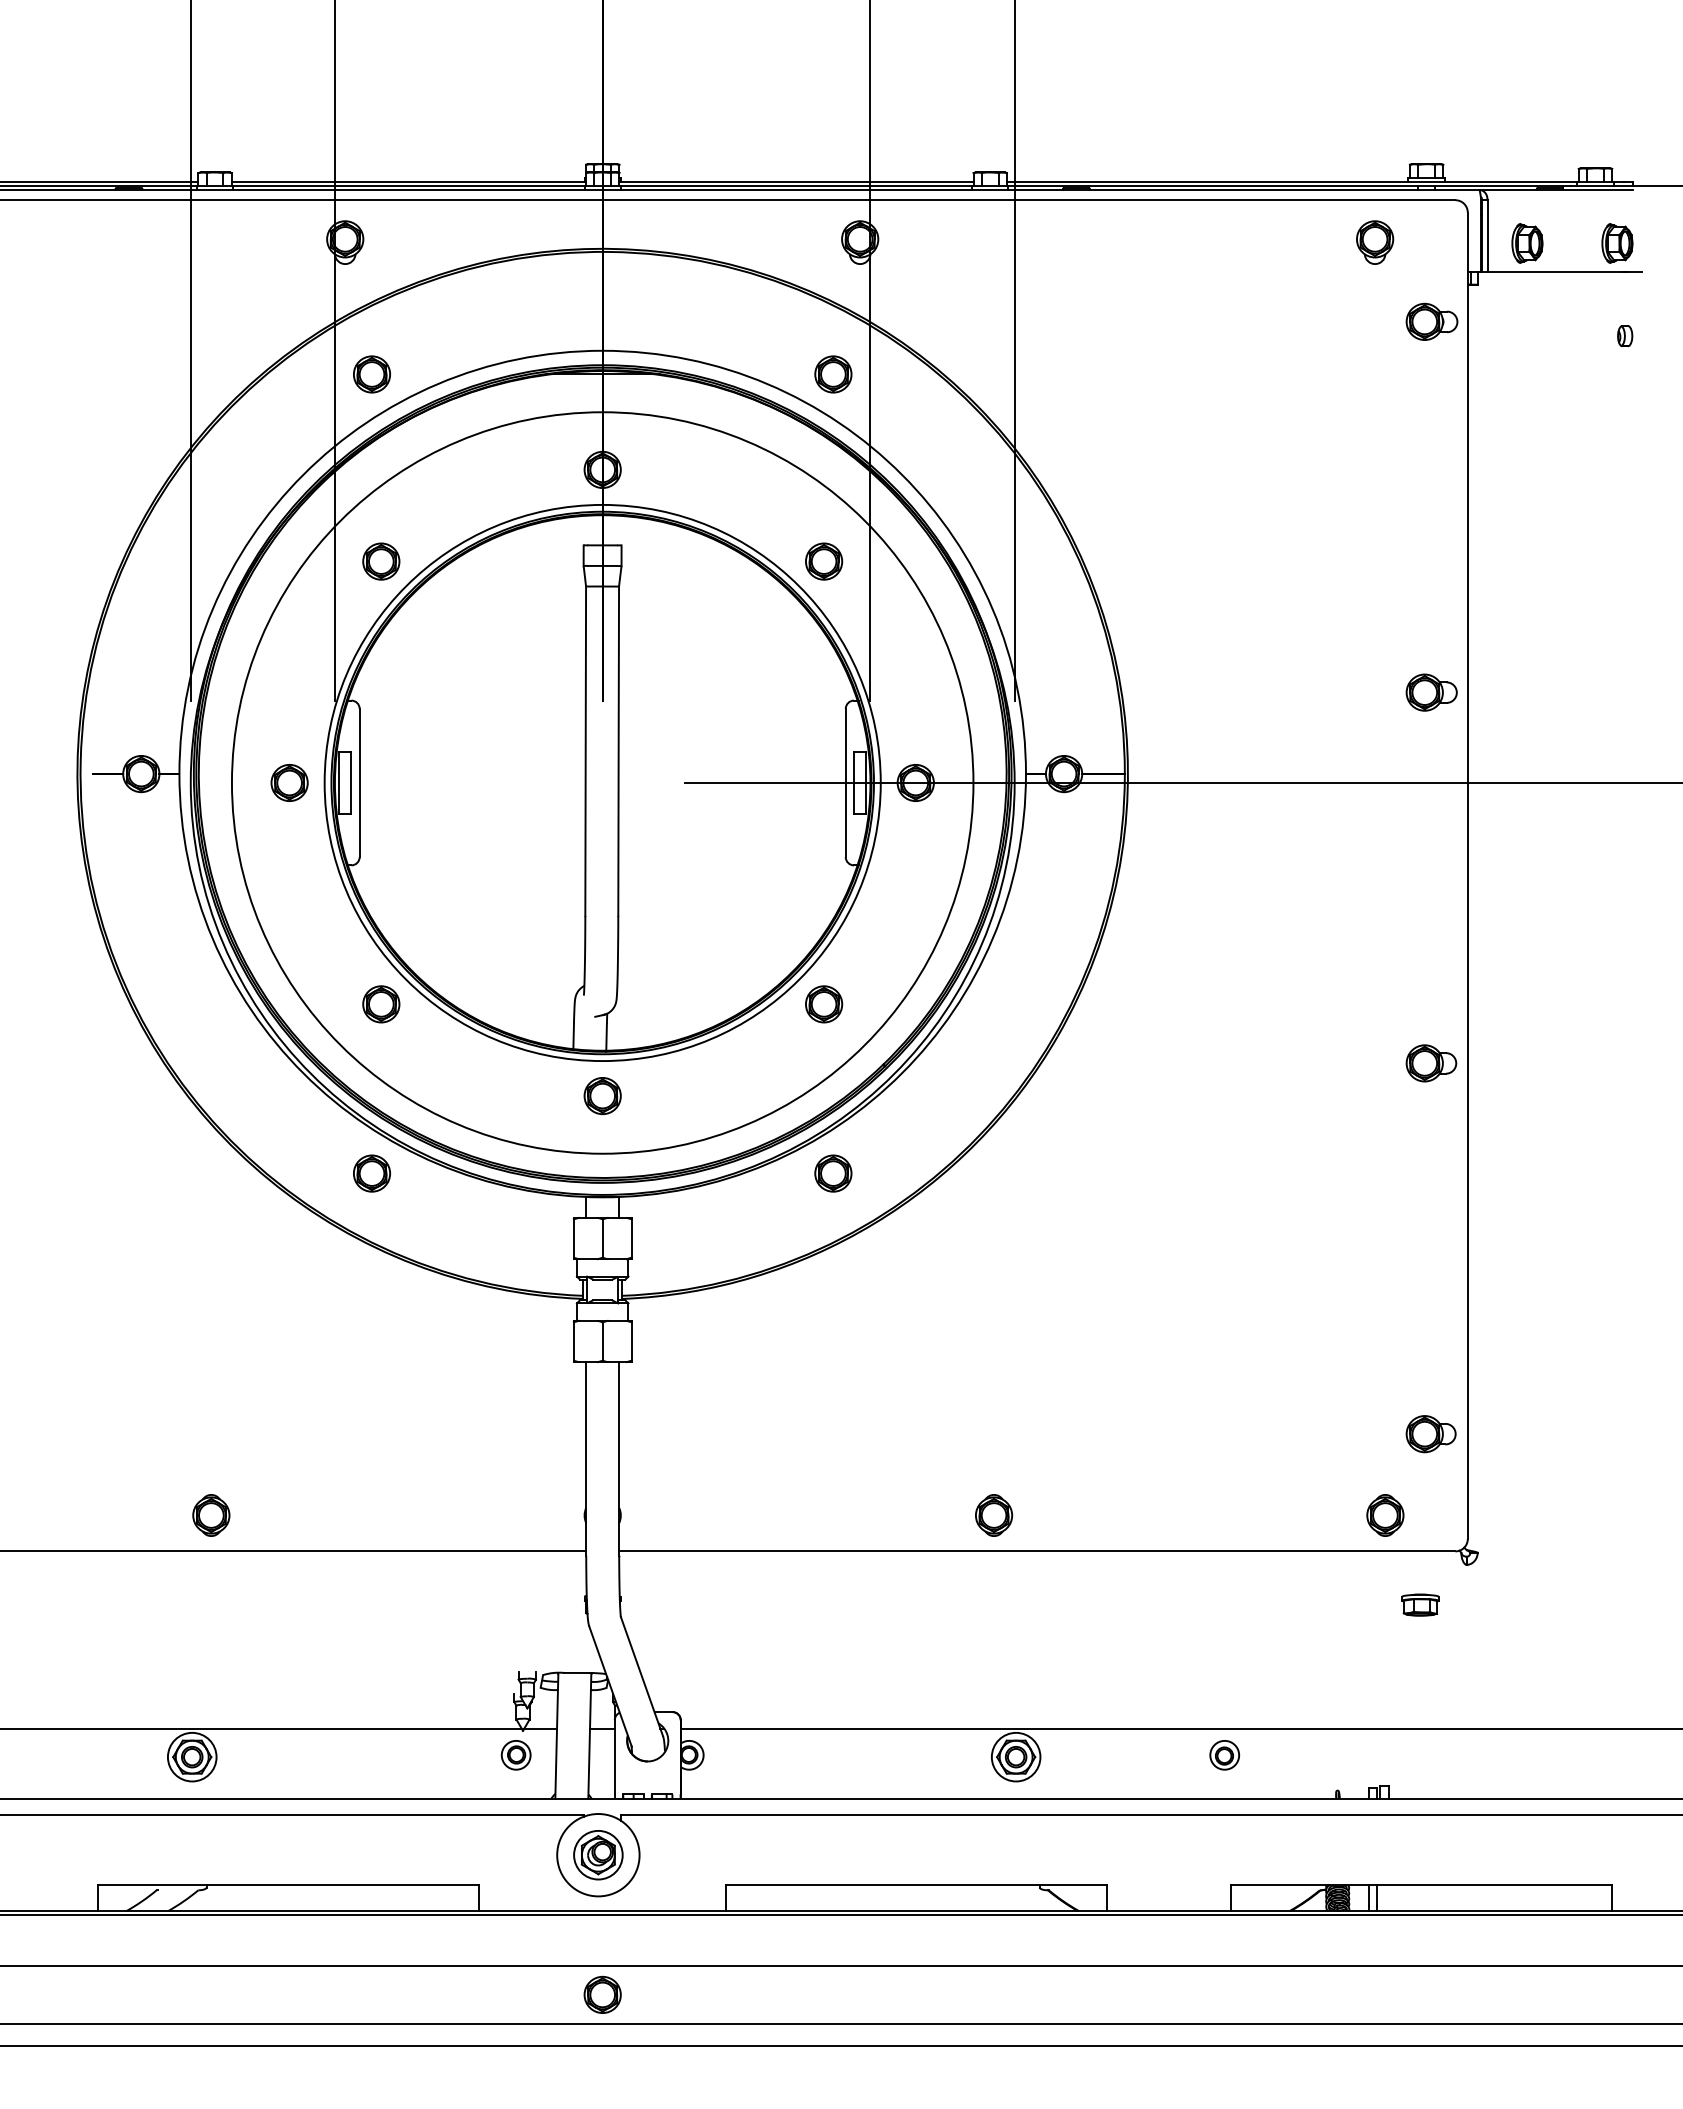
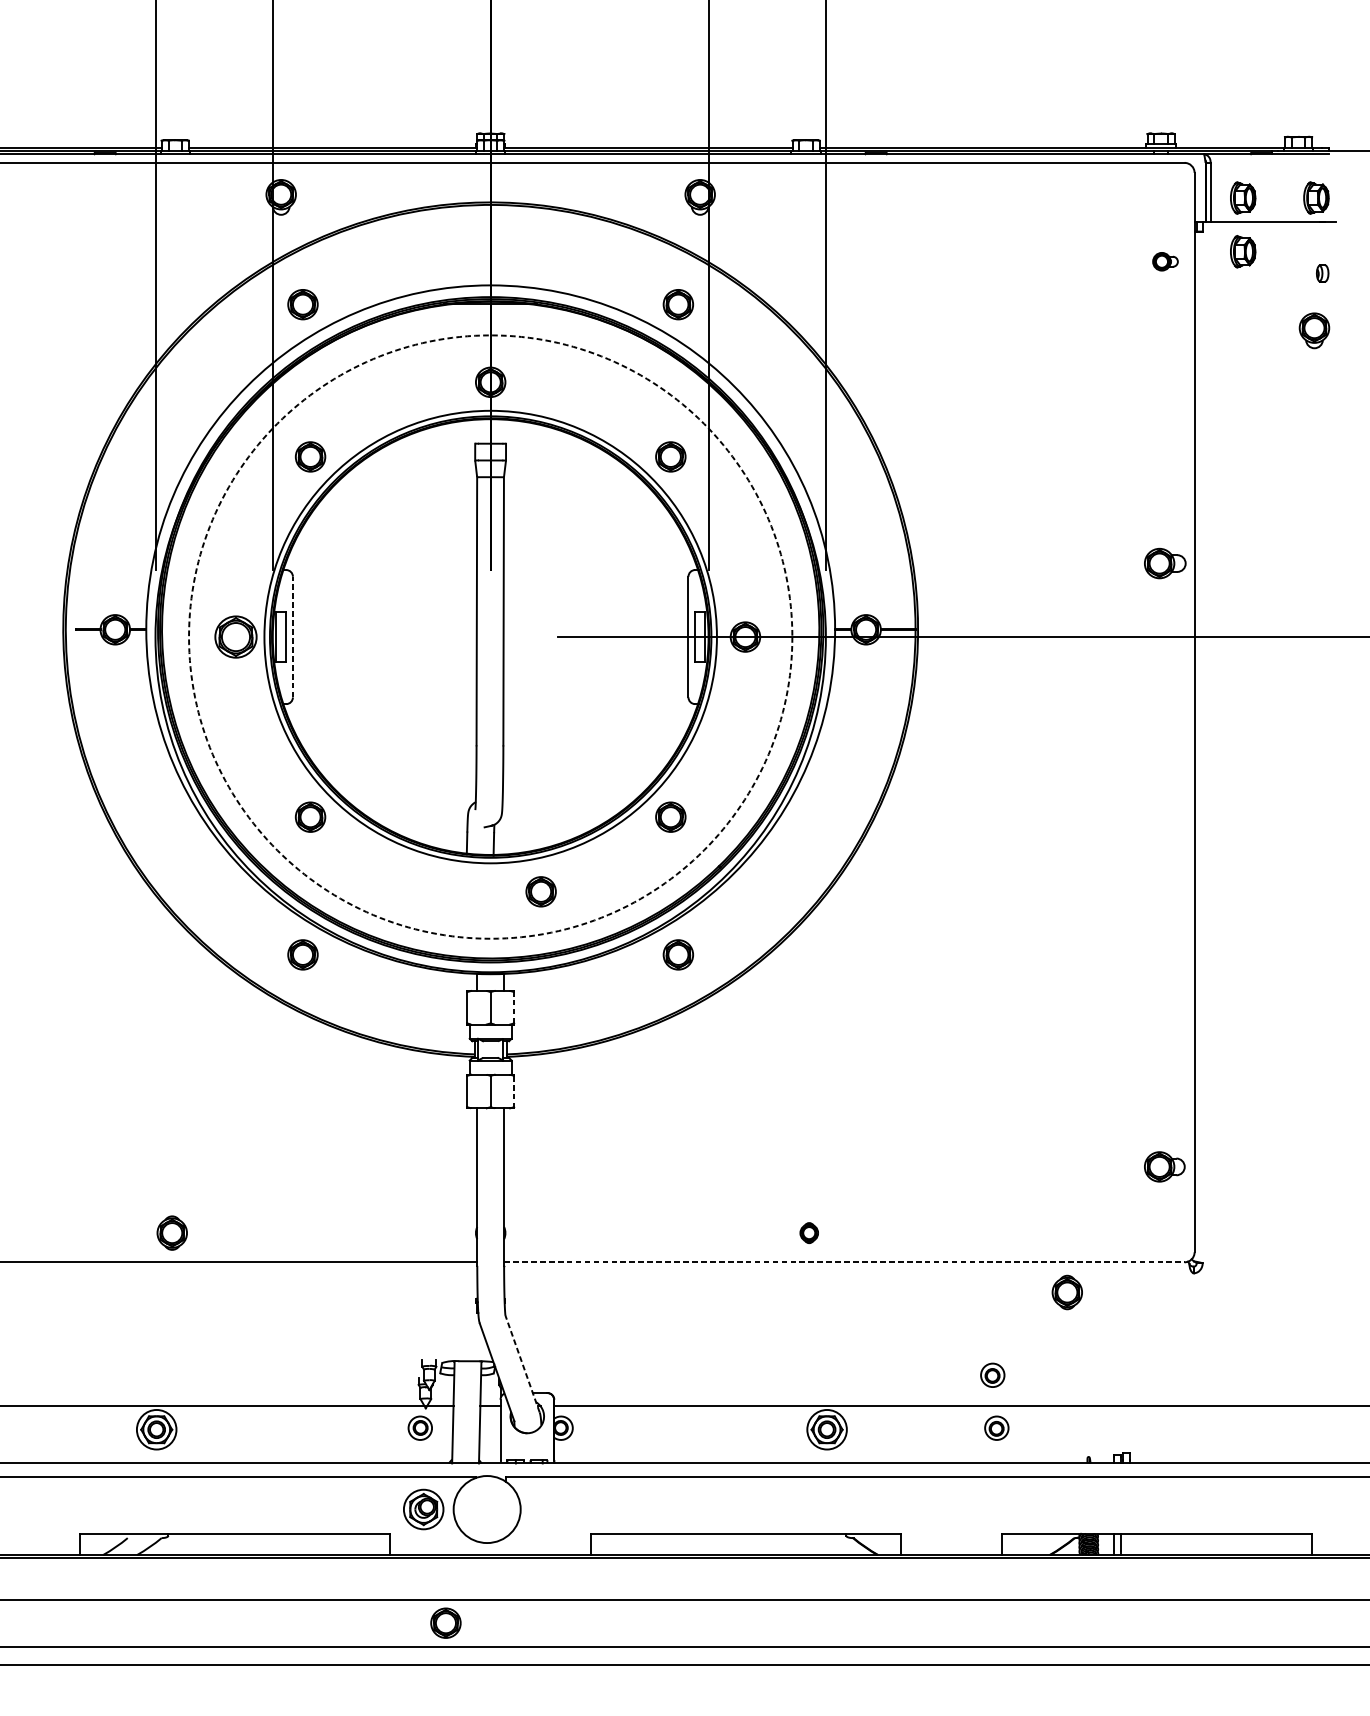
part: (1375, 242) -> (1314, 330), moved
part: (1527, 309) -> (1243, 251), added
part: (1431, 321) -> (1165, 261), size x0.6
part: (289, 782) -> (235, 636), size x1.4
line: (359, 782) -> (292, 636), solid -> dashed
circle: (602, 782) -> (490, 636), solid -> dashed
part: (1431, 1063) -> (1165, 865), removed
part: (602, 1096) -> (540, 892), moved
line: (631, 1238) -> (514, 1007), solid -> dashed
line: (631, 1341) -> (514, 1091), solid -> dashed
part: (994, 1515) -> (809, 1233), size x0.6
part: (1385, 1515) -> (1067, 1292), moved
line: (1037, 1551) -> (844, 1262), solid -> dashed
part: (1420, 1604) -> (1156, 1305), removed
line: (641, 1676) -> (522, 1364), solid -> dashed
part: (1219, 1690) -> (992, 1375), added
part: (598, 1855) -> (423, 1509), moved
part: (602, 1994) -> (445, 1622), moved

